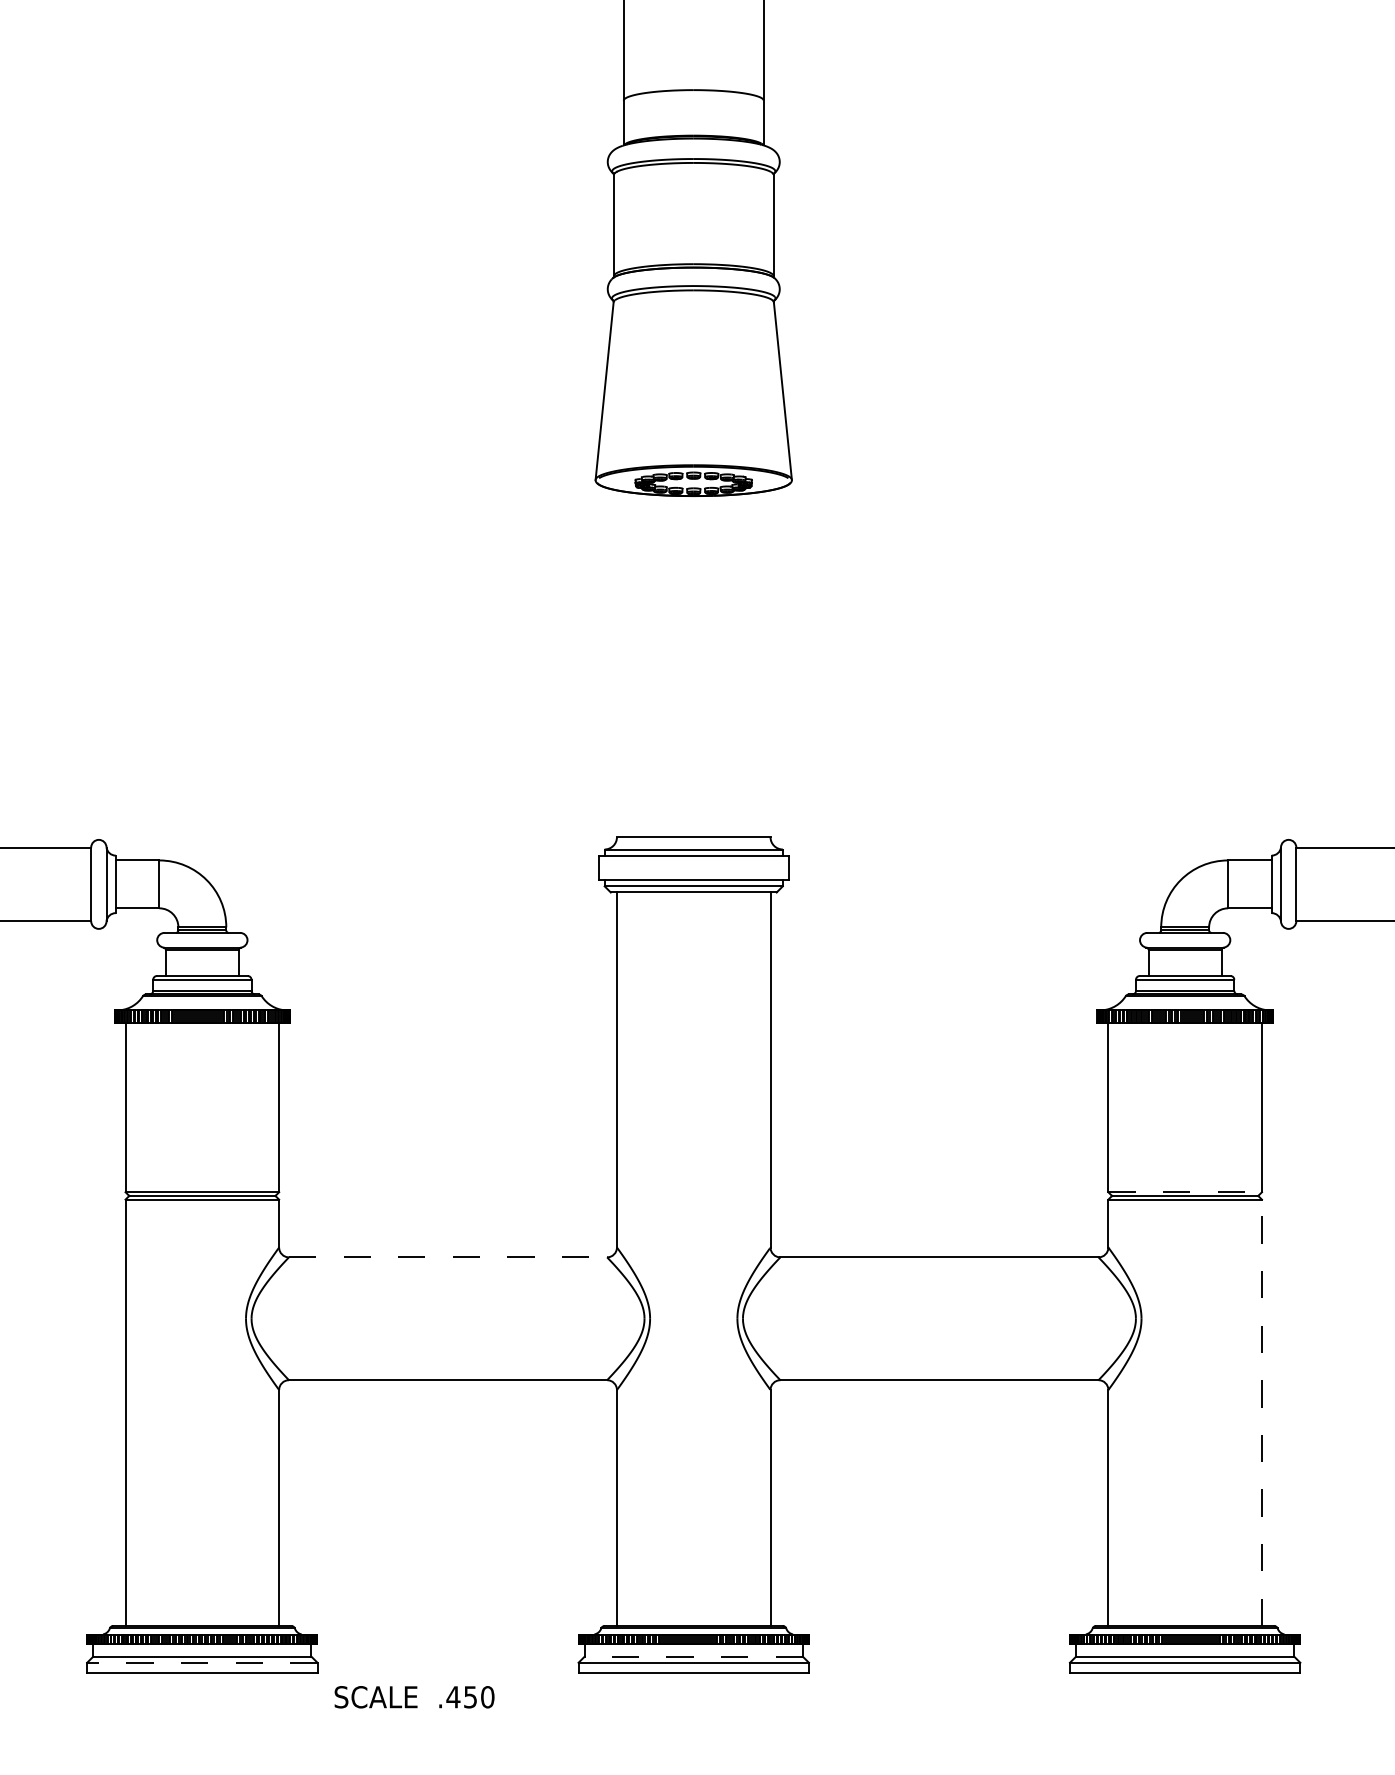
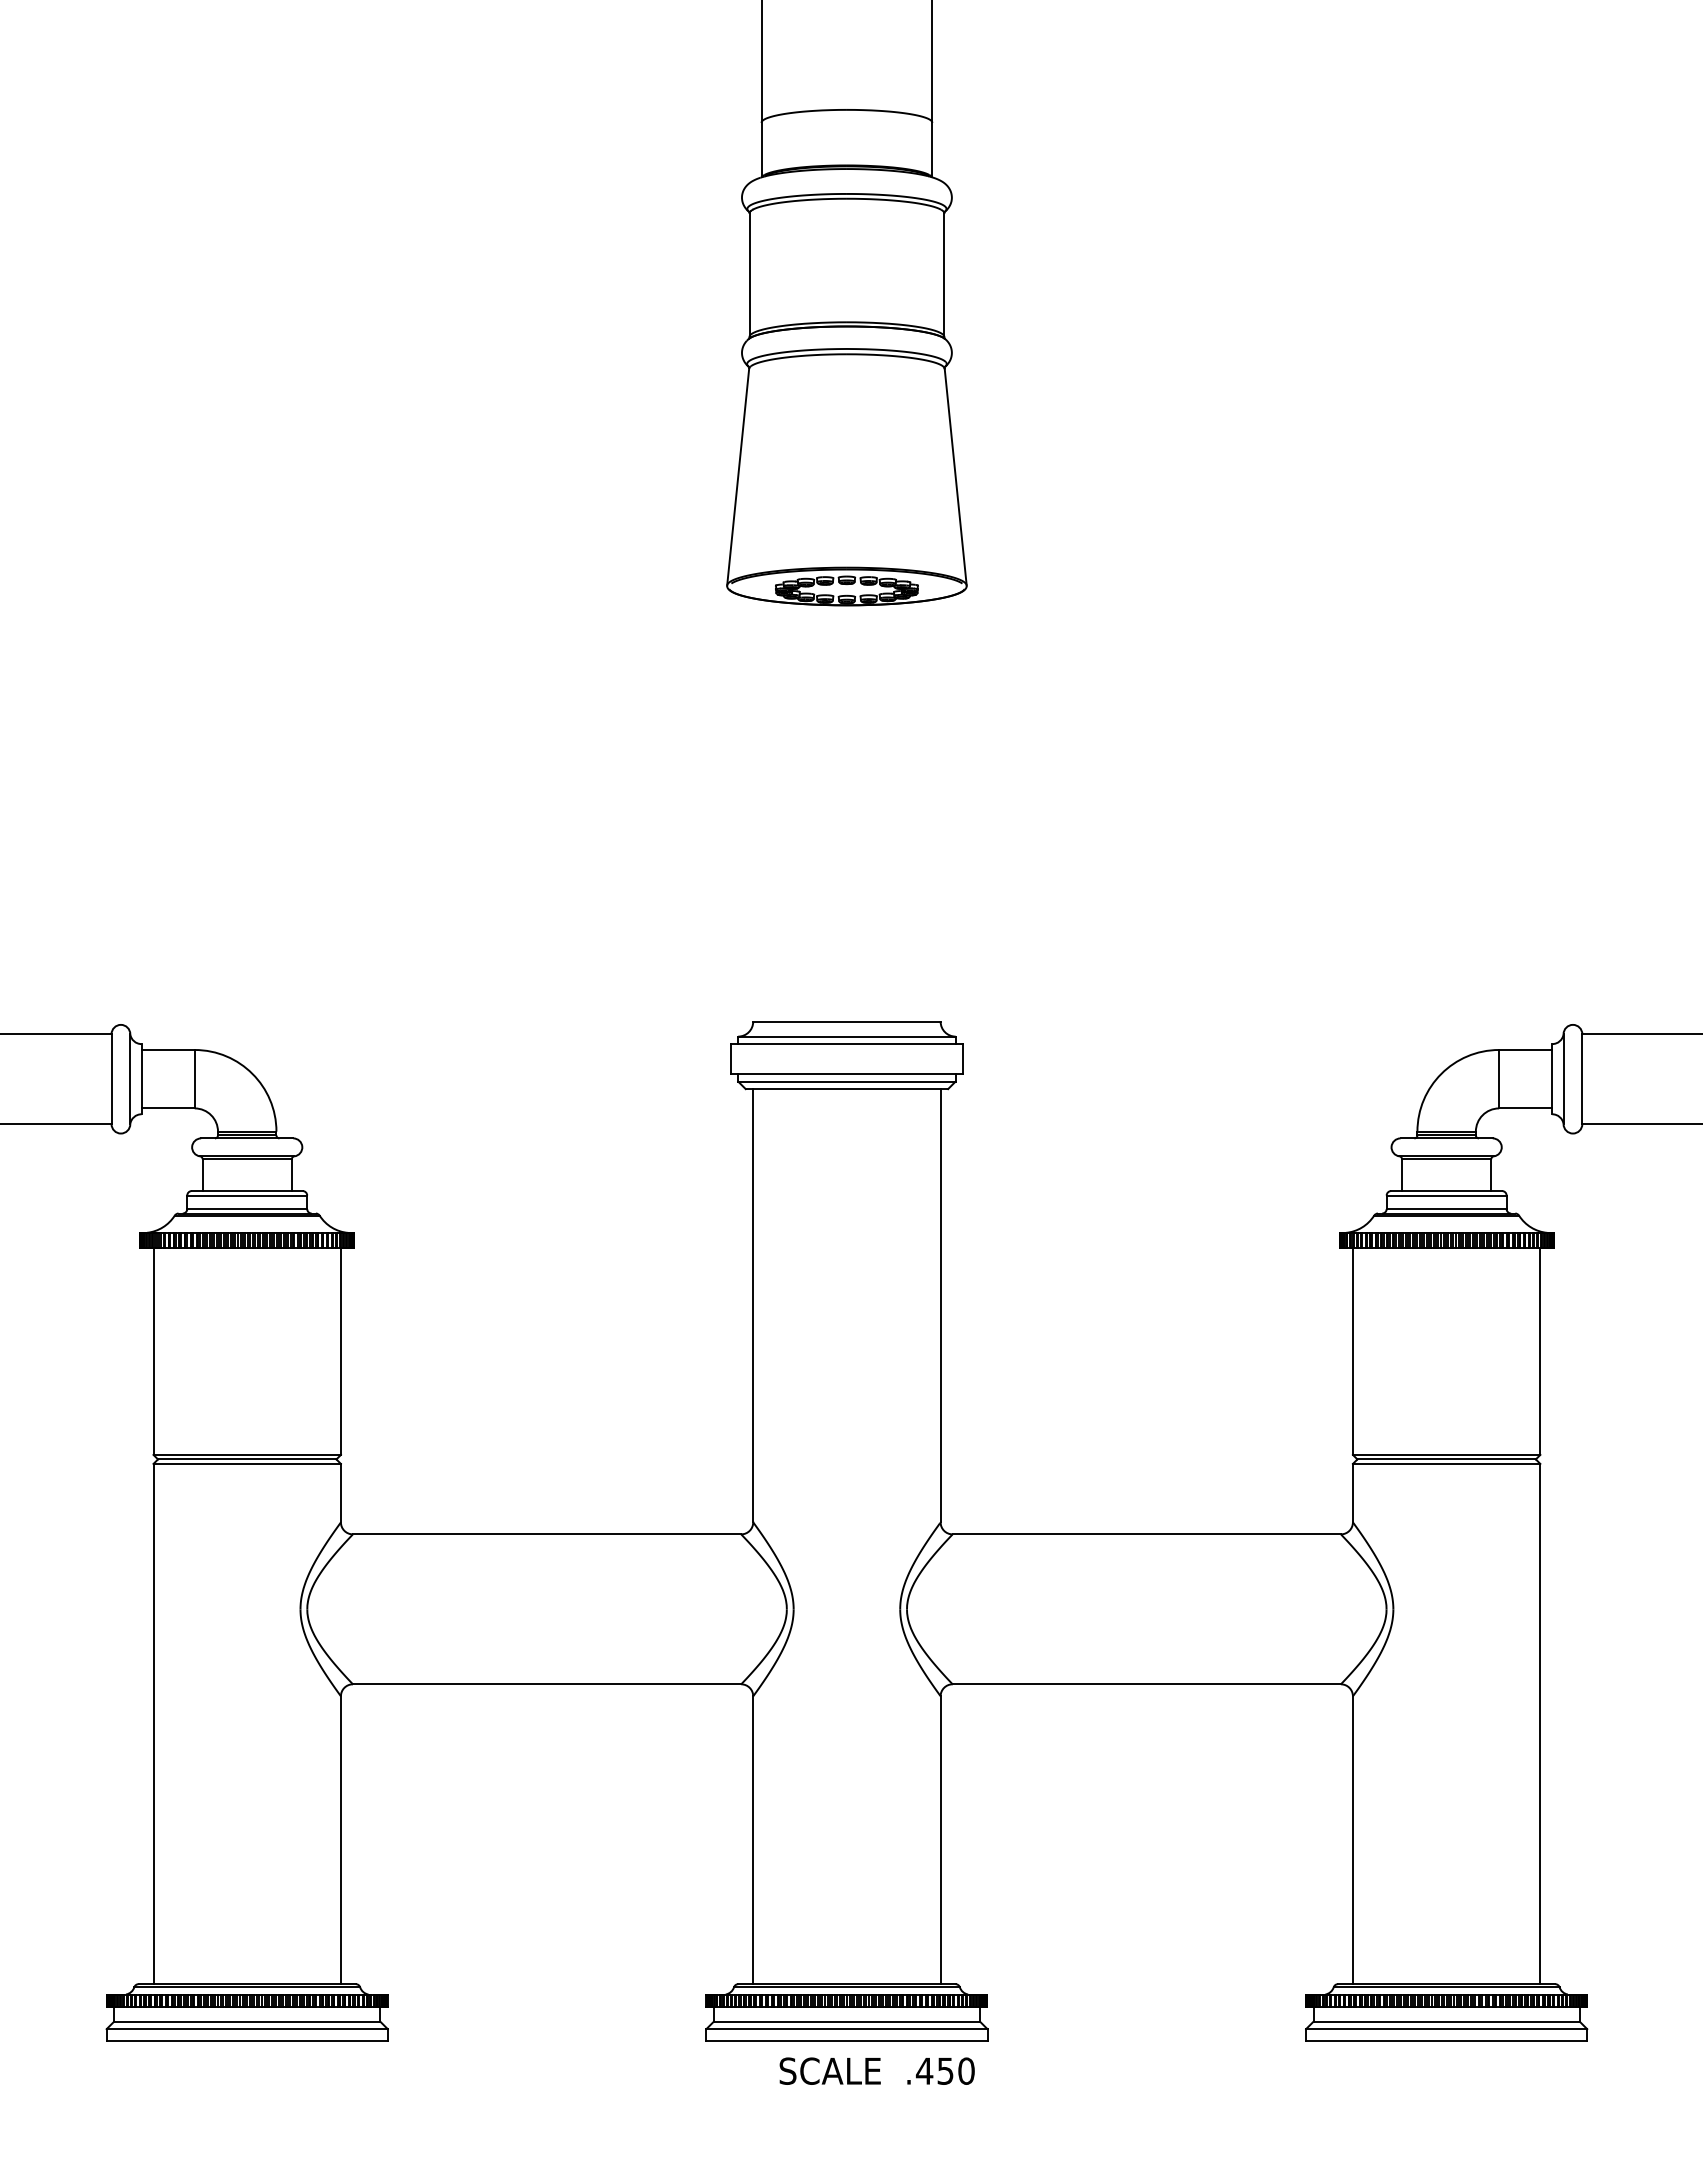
line: (1185, 1191) -> (1446, 1454), dashed -> solid
line: (448, 1257) -> (547, 1534), dashed -> solid
line: (1262, 1412) -> (1540, 1723), dashed -> solid
line: (693, 1656) -> (846, 2021), dashed -> solid
line: (202, 1663) -> (247, 2029), dashed -> solid
text: (413, 1696) -> (876, 2070), moved

